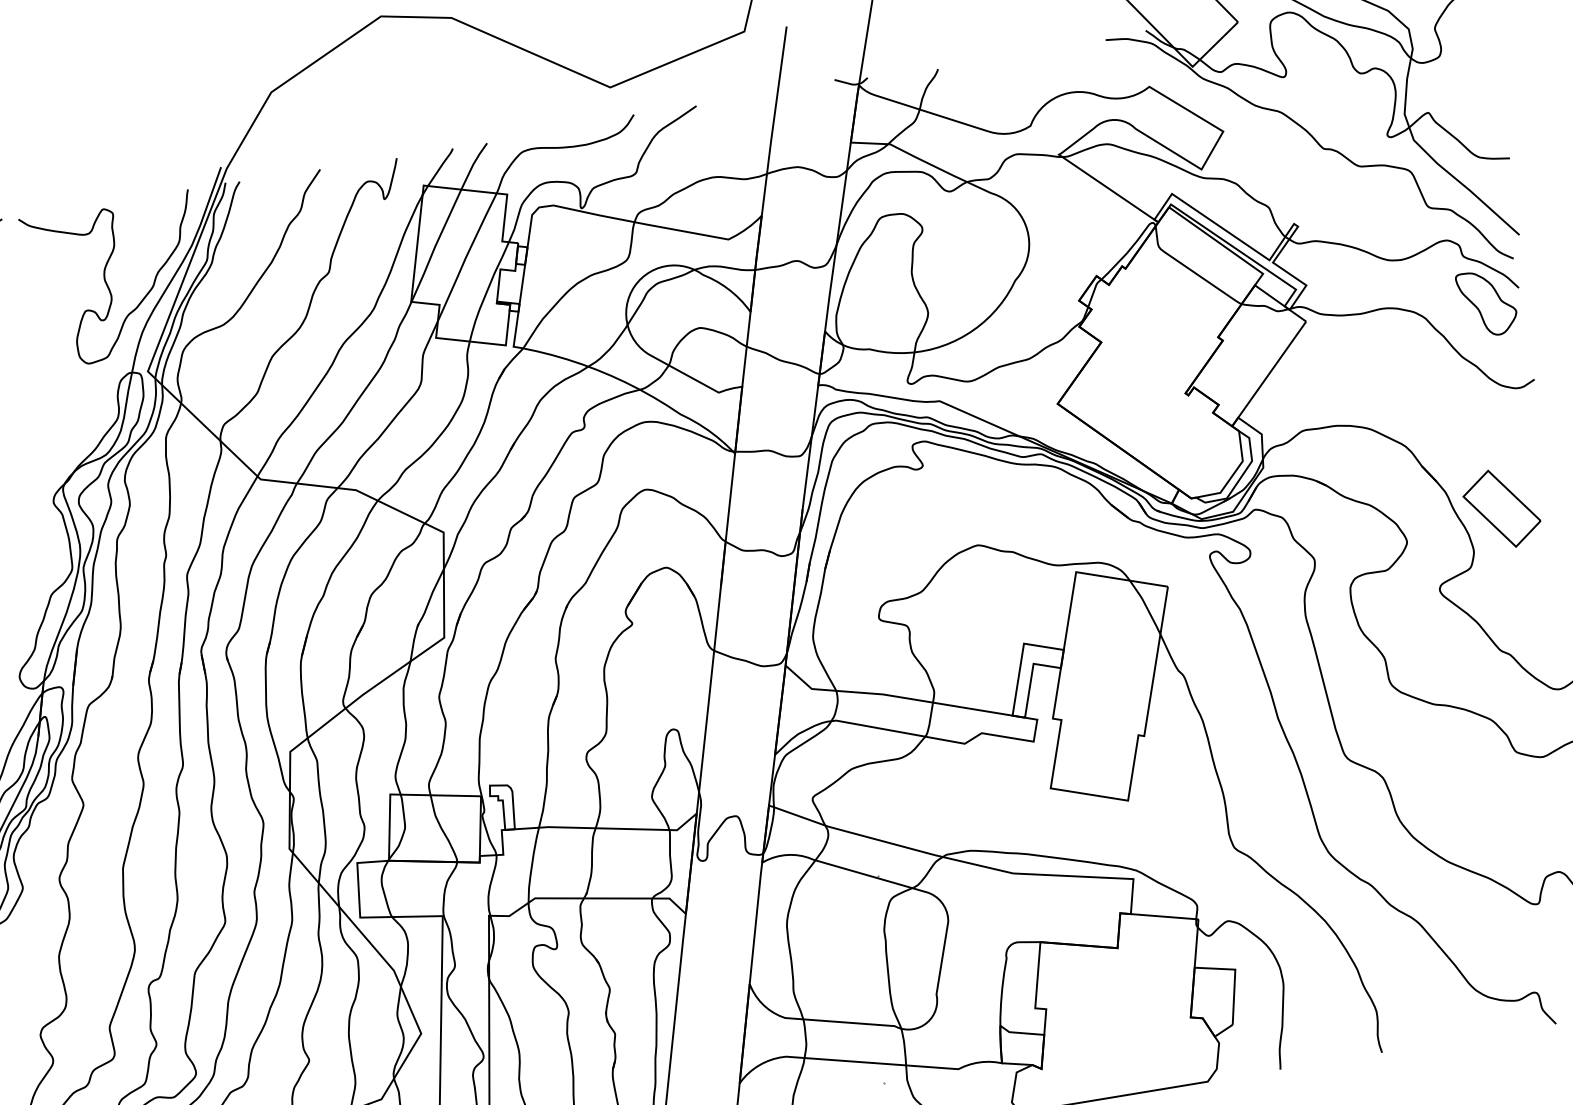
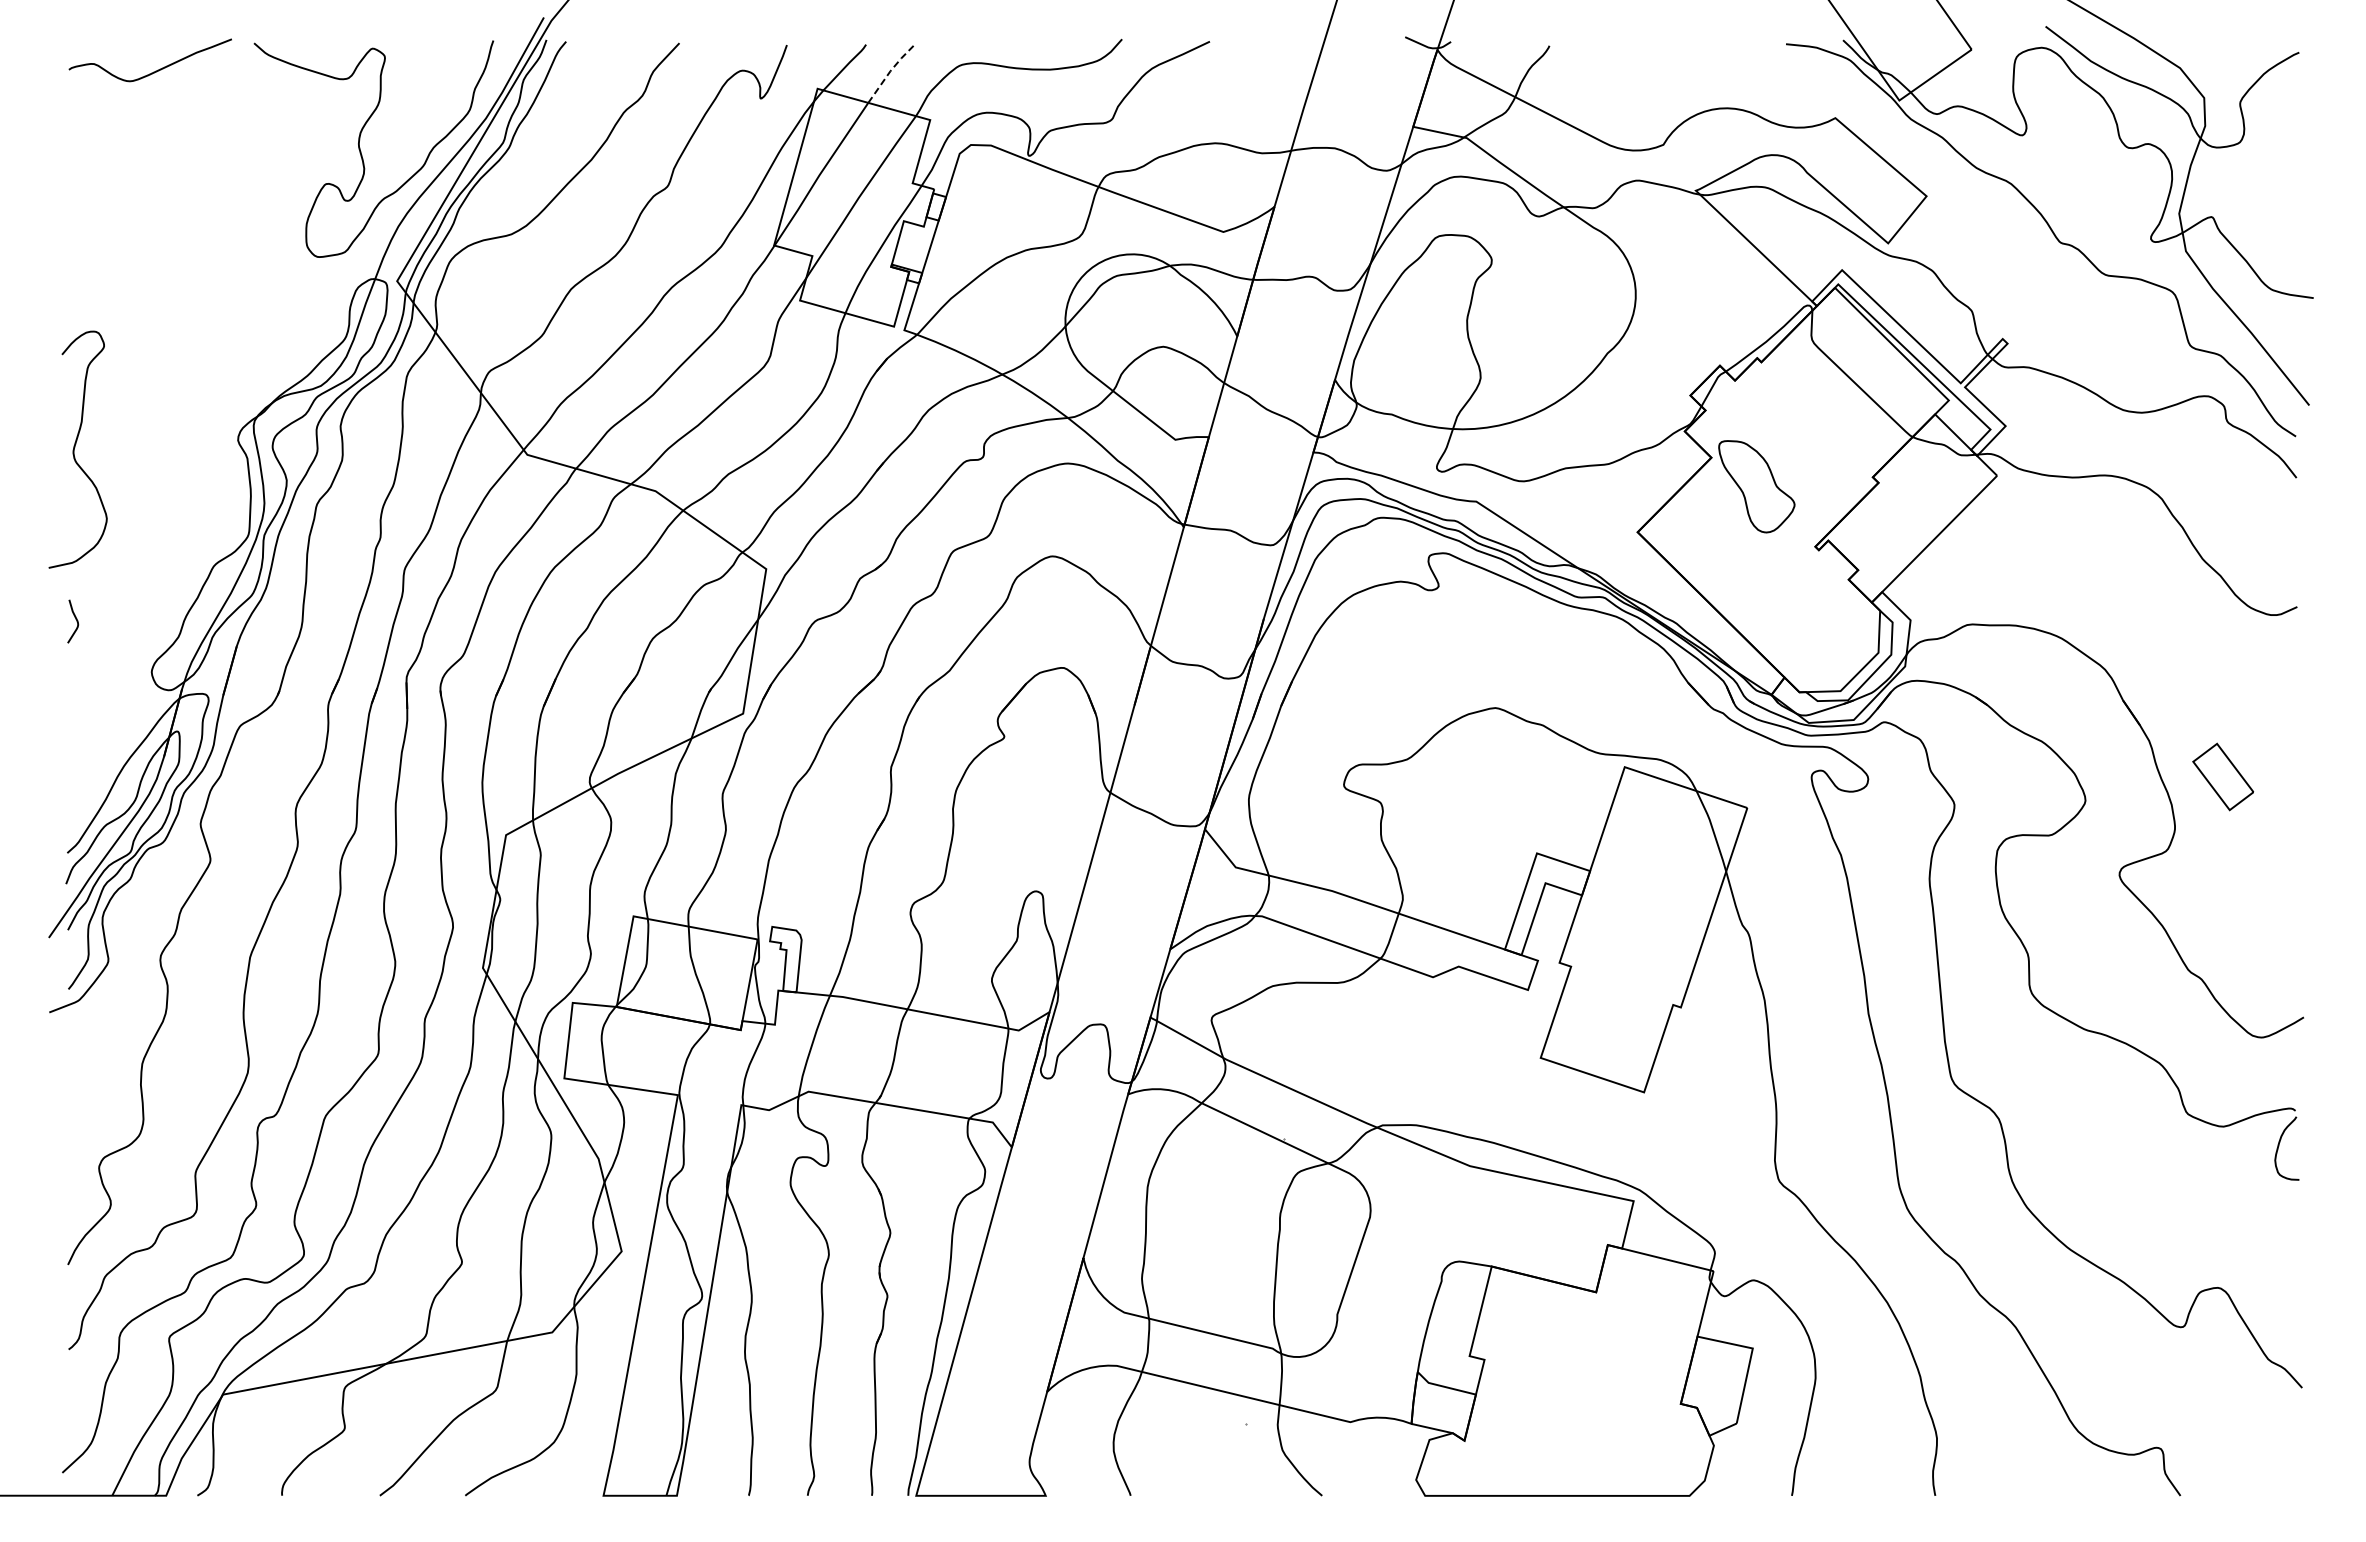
line: (473, 164) -> (890, 71), solid -> dashed
part: (1487, 303) -> (1756, 486), moved
part: (1502, 508) -> (2223, 776), size x0.6

